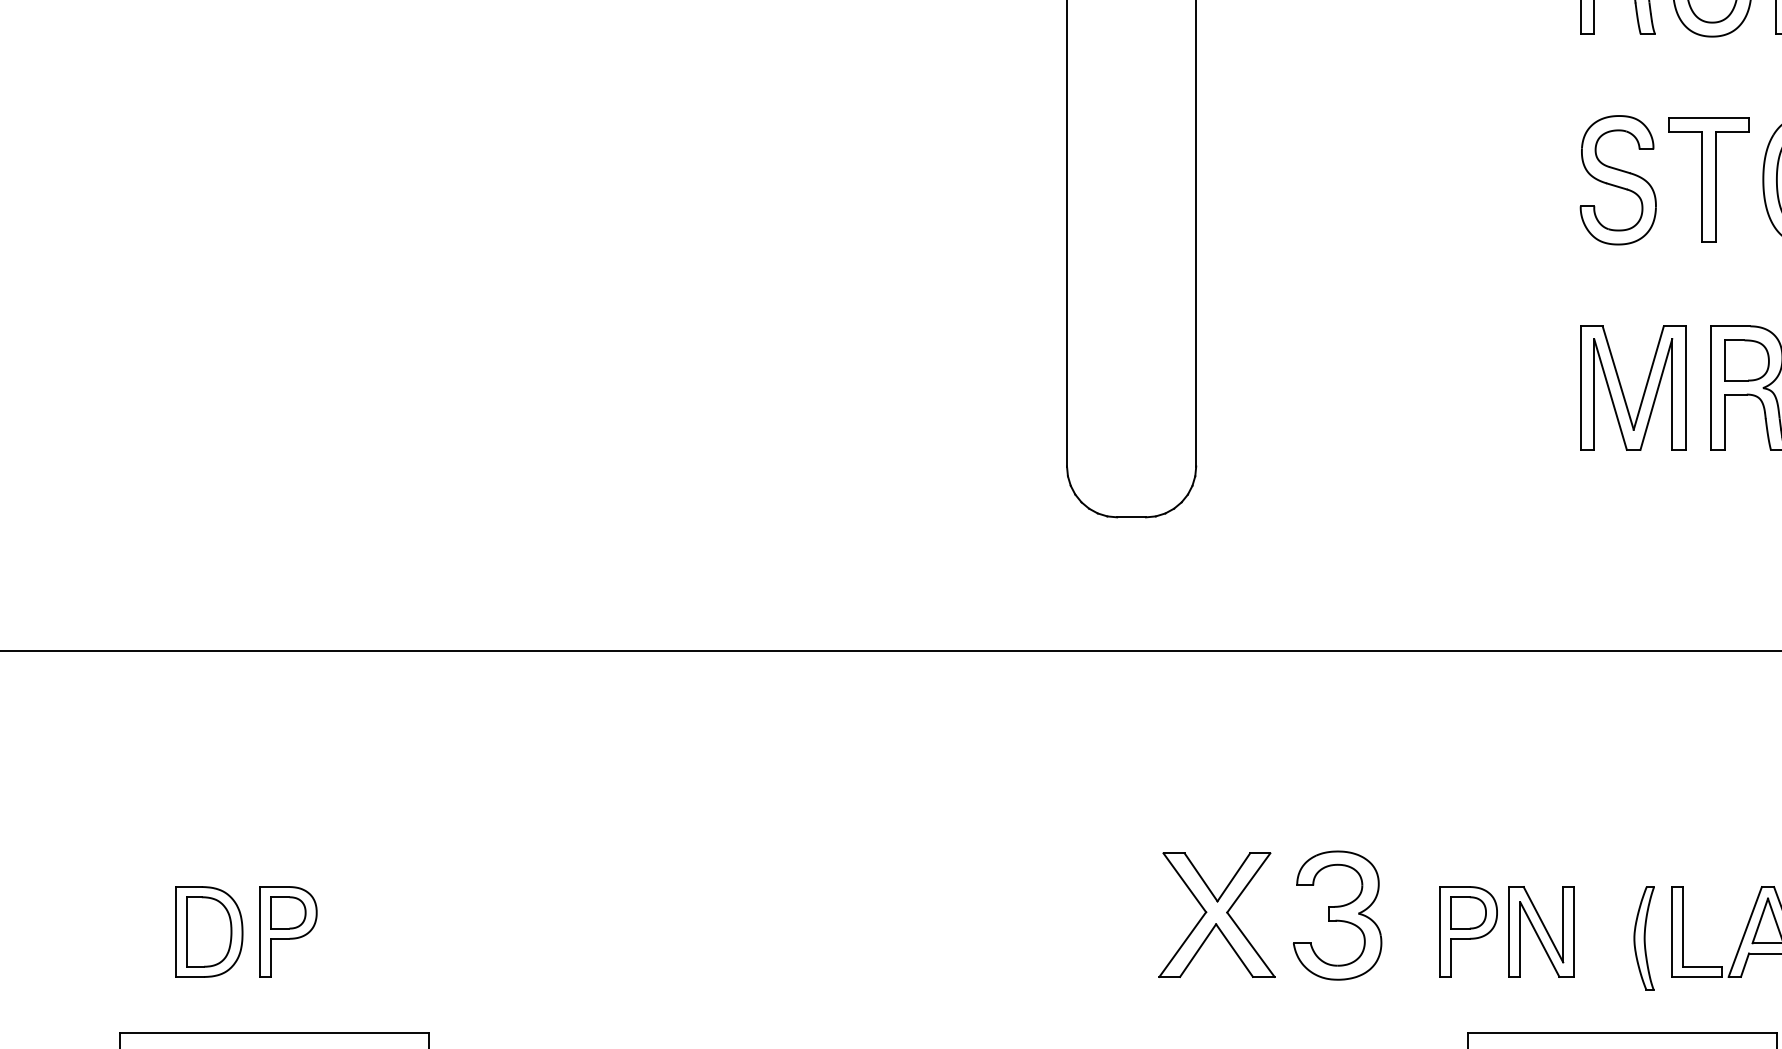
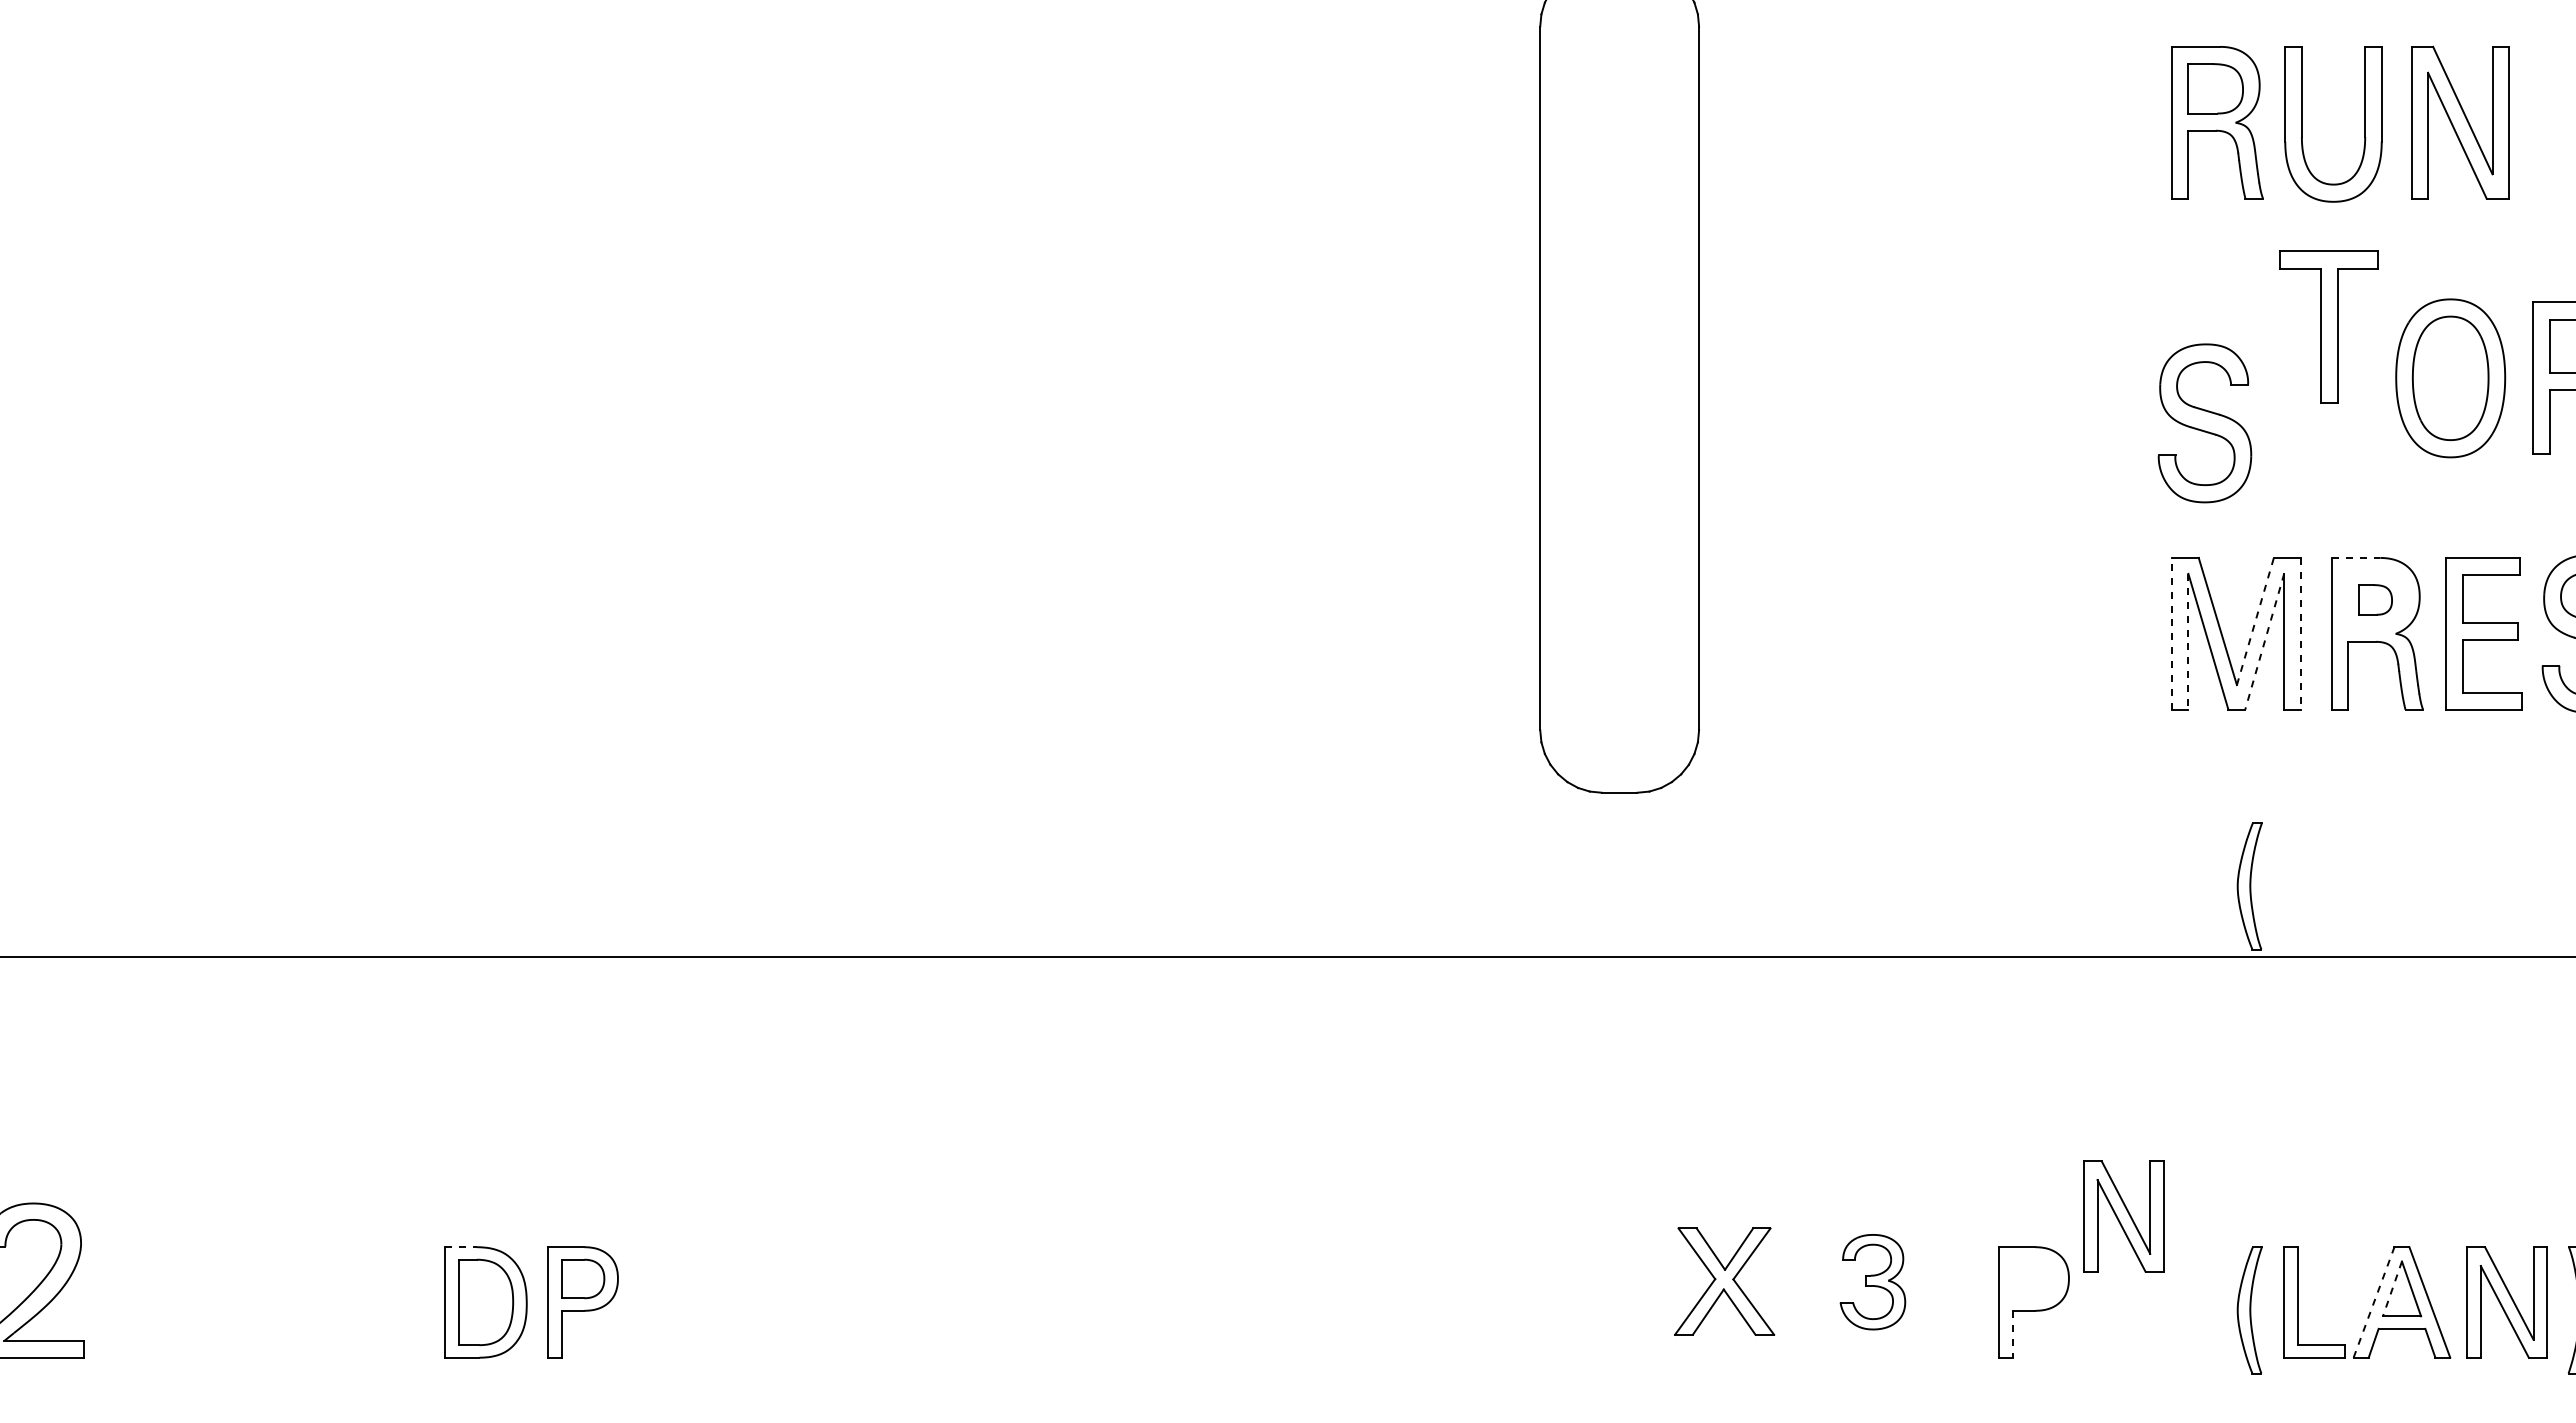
part: (1708, 179) -> (2328, 326), moved
part: (1617, 180) -> (2204, 423), moved
line: (1731, 325) -> (2356, 557), solid -> dashed
part: (1746, 360) -> (2375, 599), size x0.6
line: (1648, 378) -> (2255, 621), solid -> dashed
line: (1580, 387) -> (2171, 633), solid -> dashed
line: (1685, 387) -> (2300, 633), solid -> dashed
line: (1656, 394) -> (2264, 641), solid -> dashed
line: (1594, 395) -> (2188, 642), solid -> dashed
part: (1643, 593) -> (2249, 886), added
line: (188, 887) -> (460, 1247), solid -> dashed
part: (1469, 912) -> (2034, 1278), removed
part: (1216, 914) -> (1724, 1281), size x0.7
part: (1337, 914) -> (1872, 1281), size x0.6
line: (1760, 921) -> (2392, 1289), solid -> dashed
part: (1541, 932) -> (2123, 1216), moved
line: (1745, 932) -> (2374, 1302), solid -> dashed
line: (1451, 958) -> (2012, 1334), solid -> dashed

